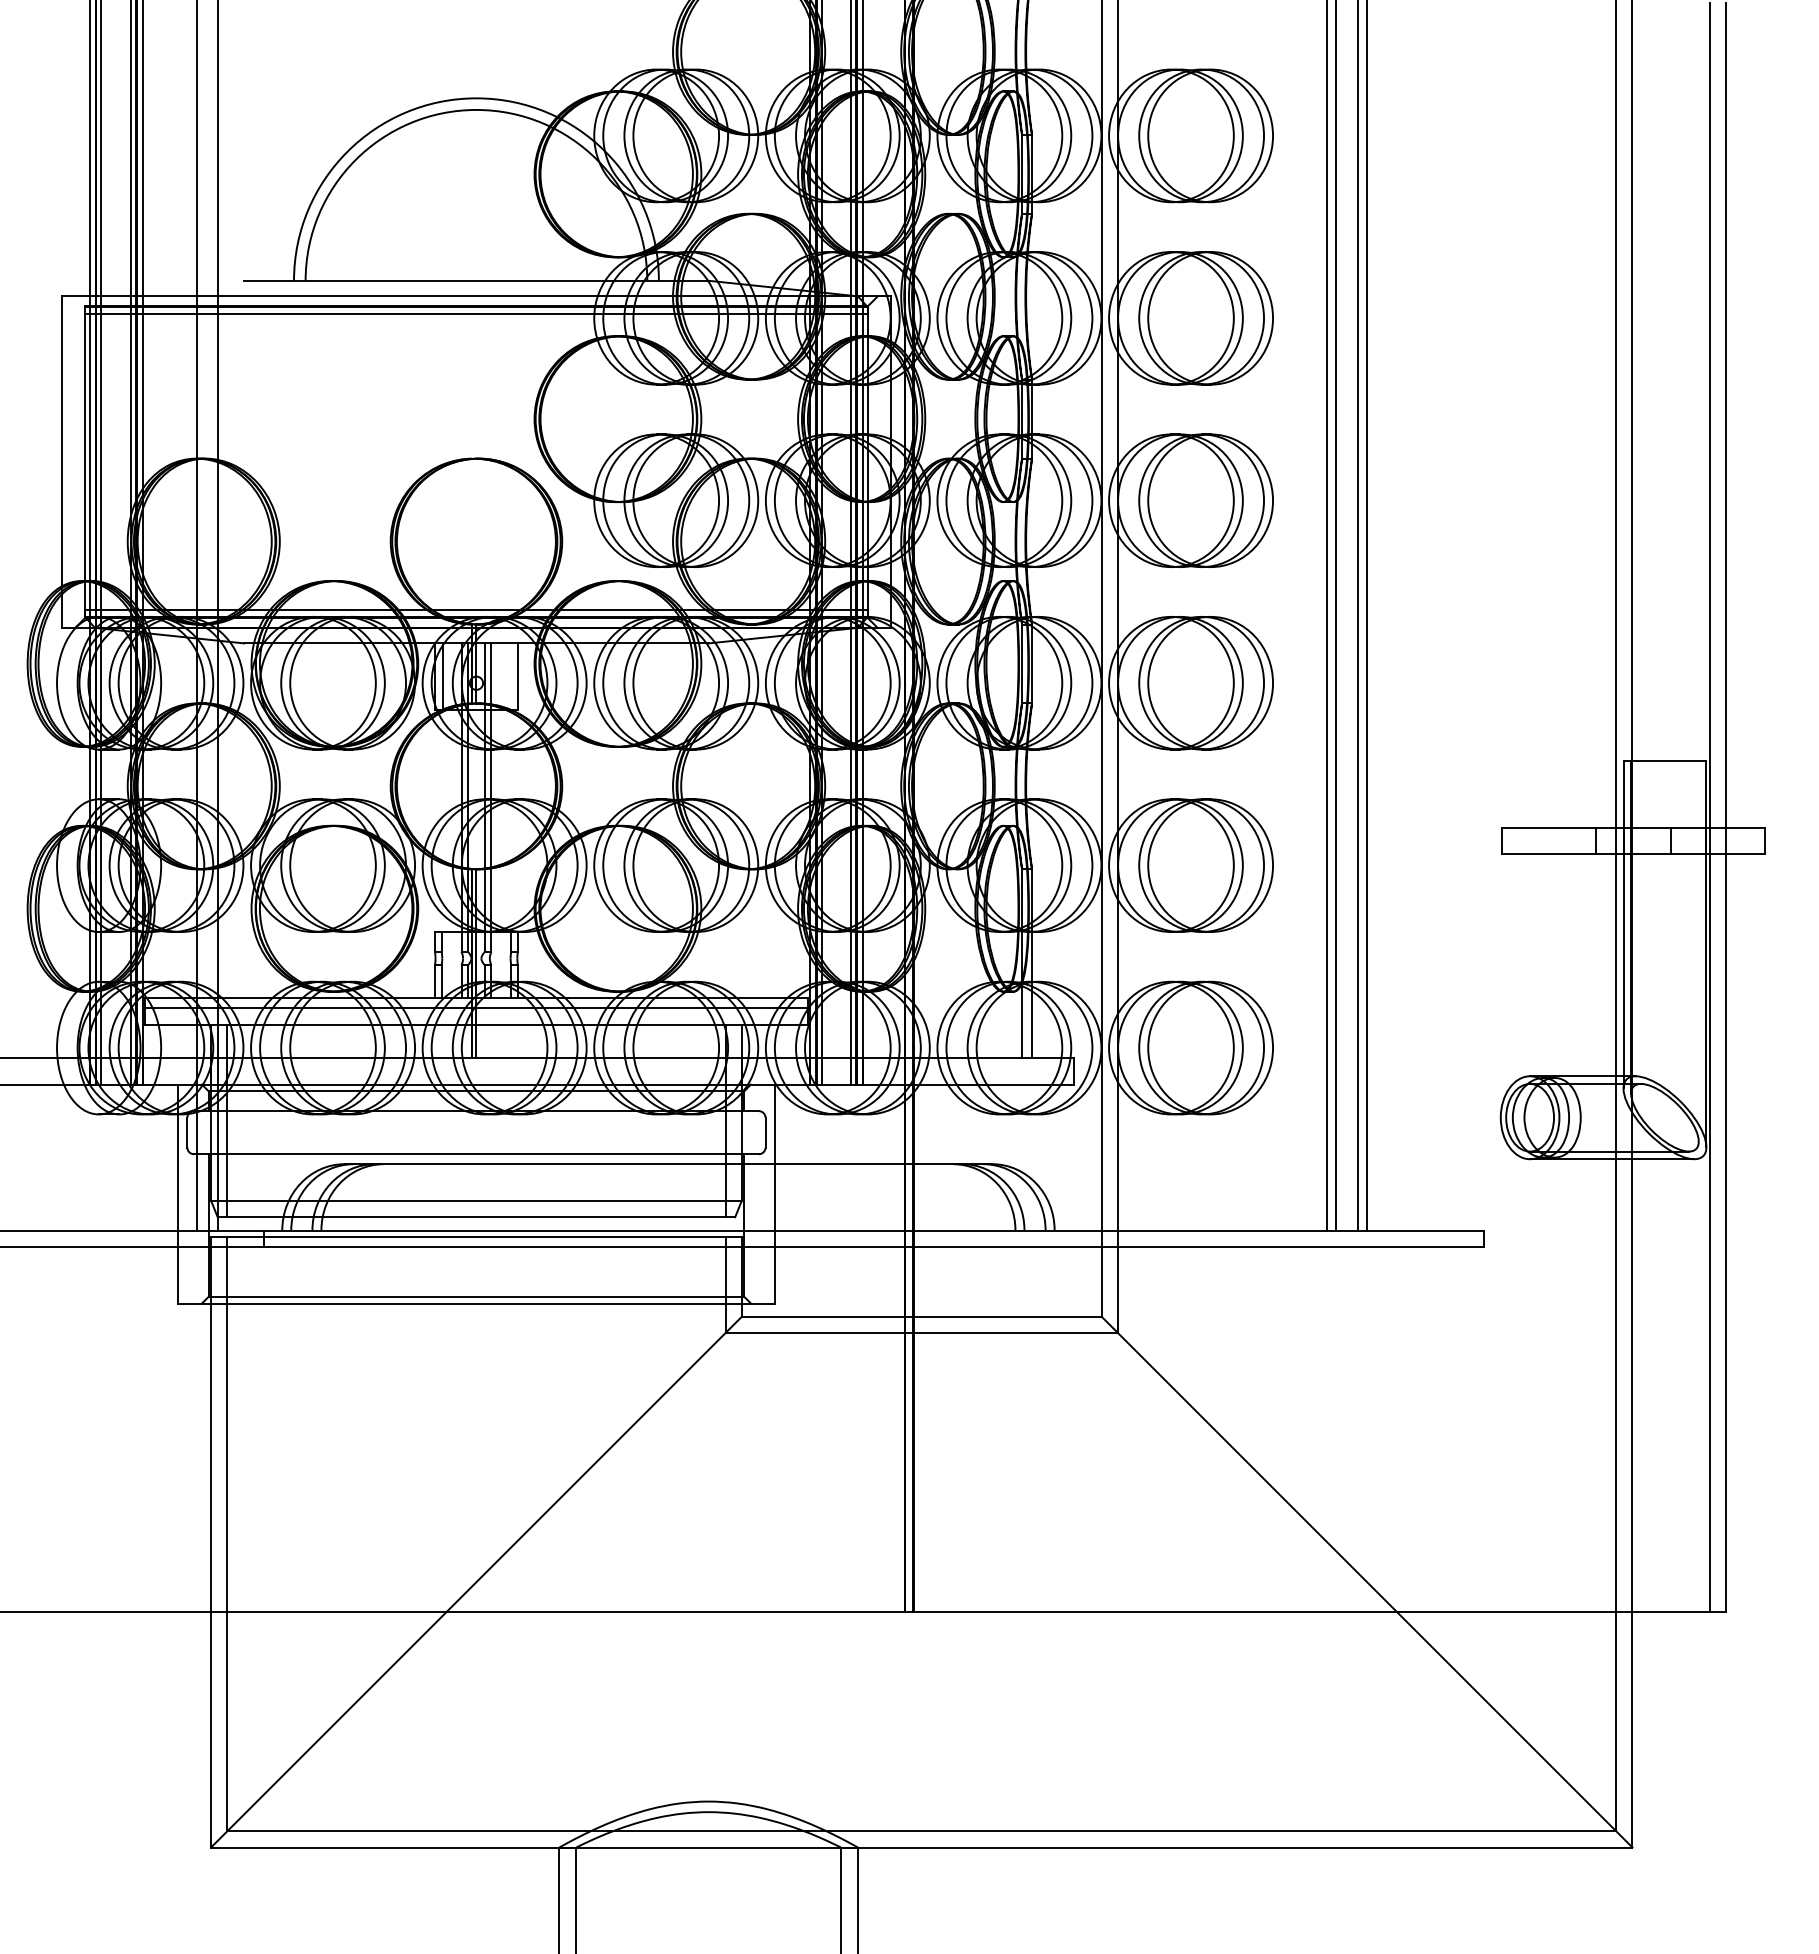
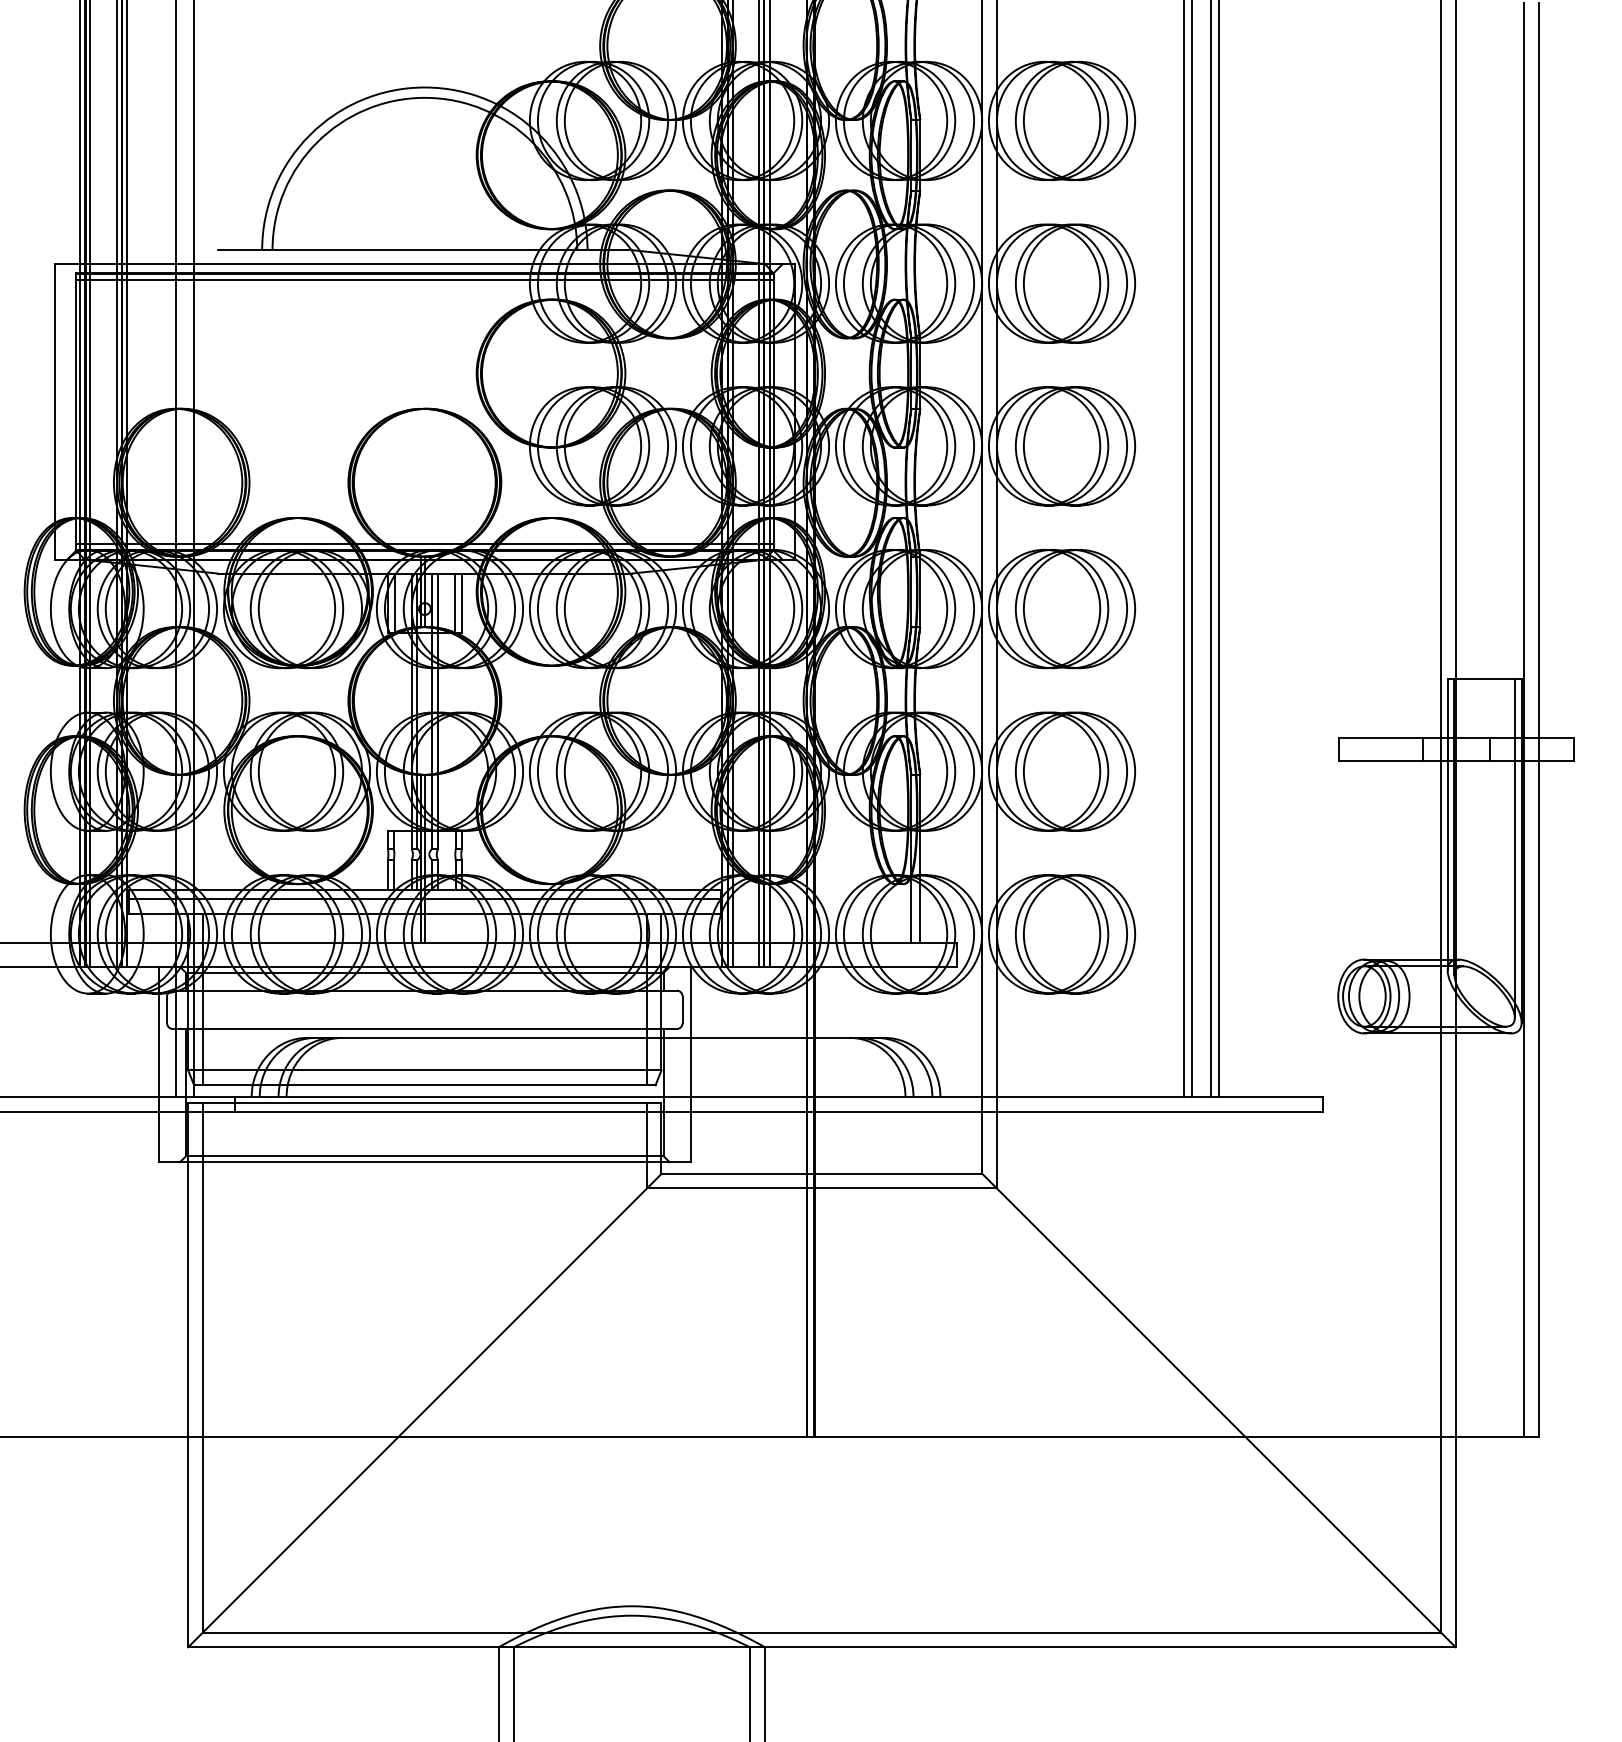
line: (510, 676) -> (455, 603), added
line: (1698, 951) -> (1514, 848), added

